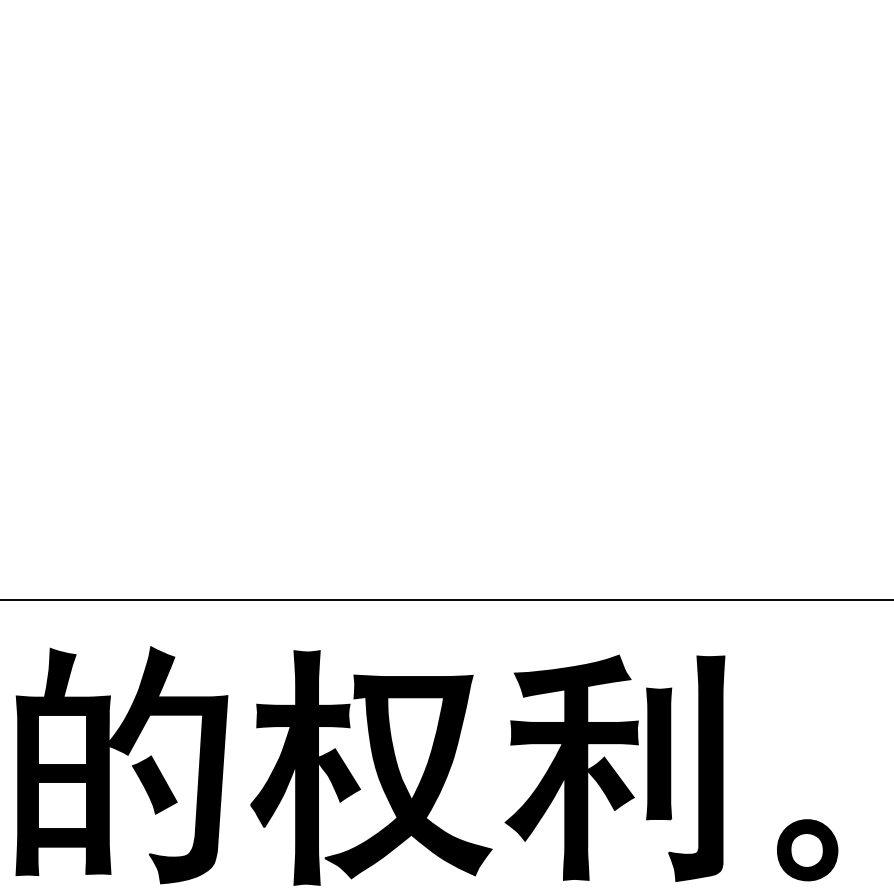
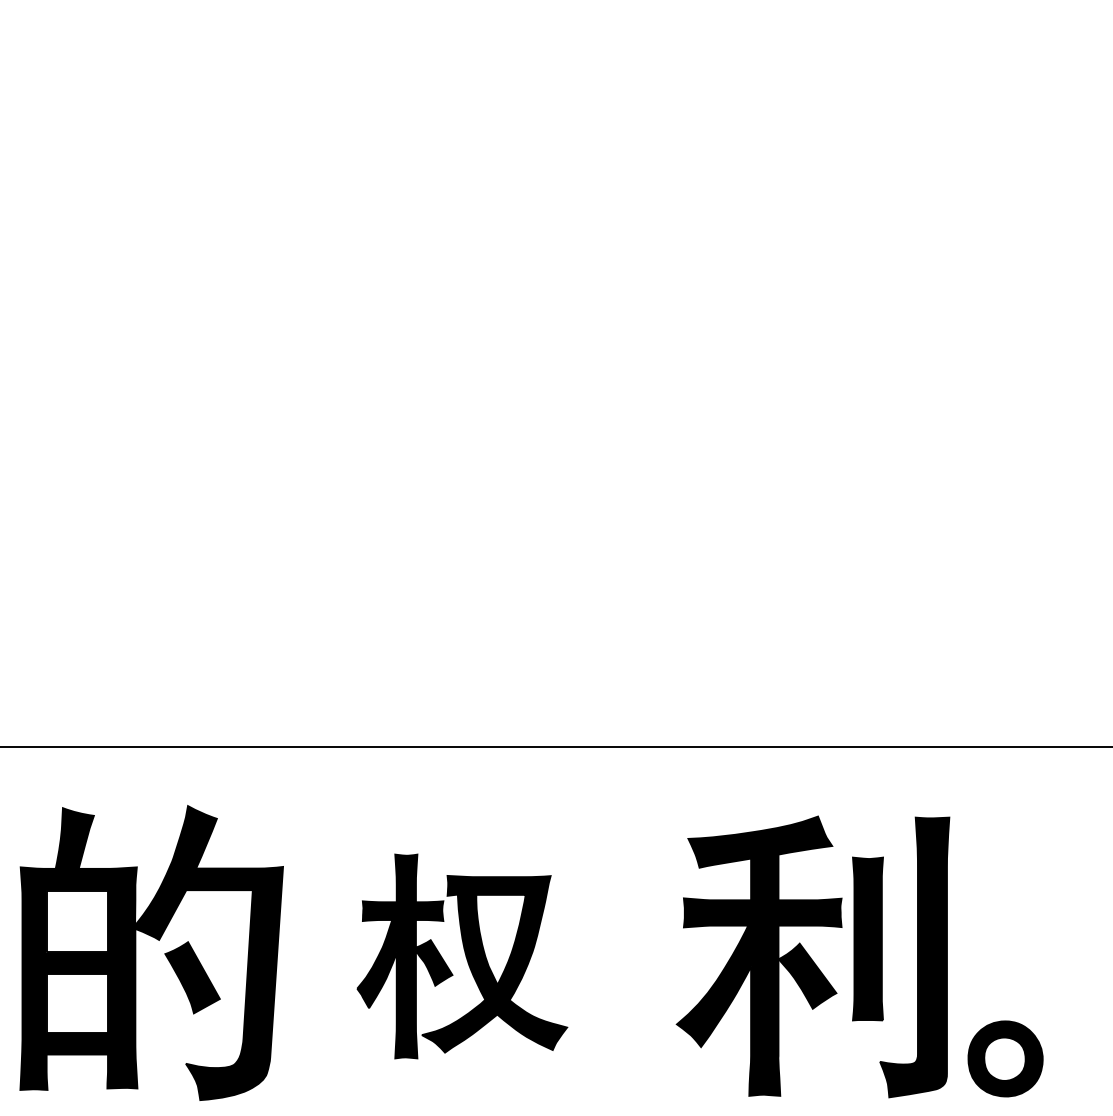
part: (371, 767) -> (462, 955), size x0.7
part: (614, 767) -> (812, 955), moved

